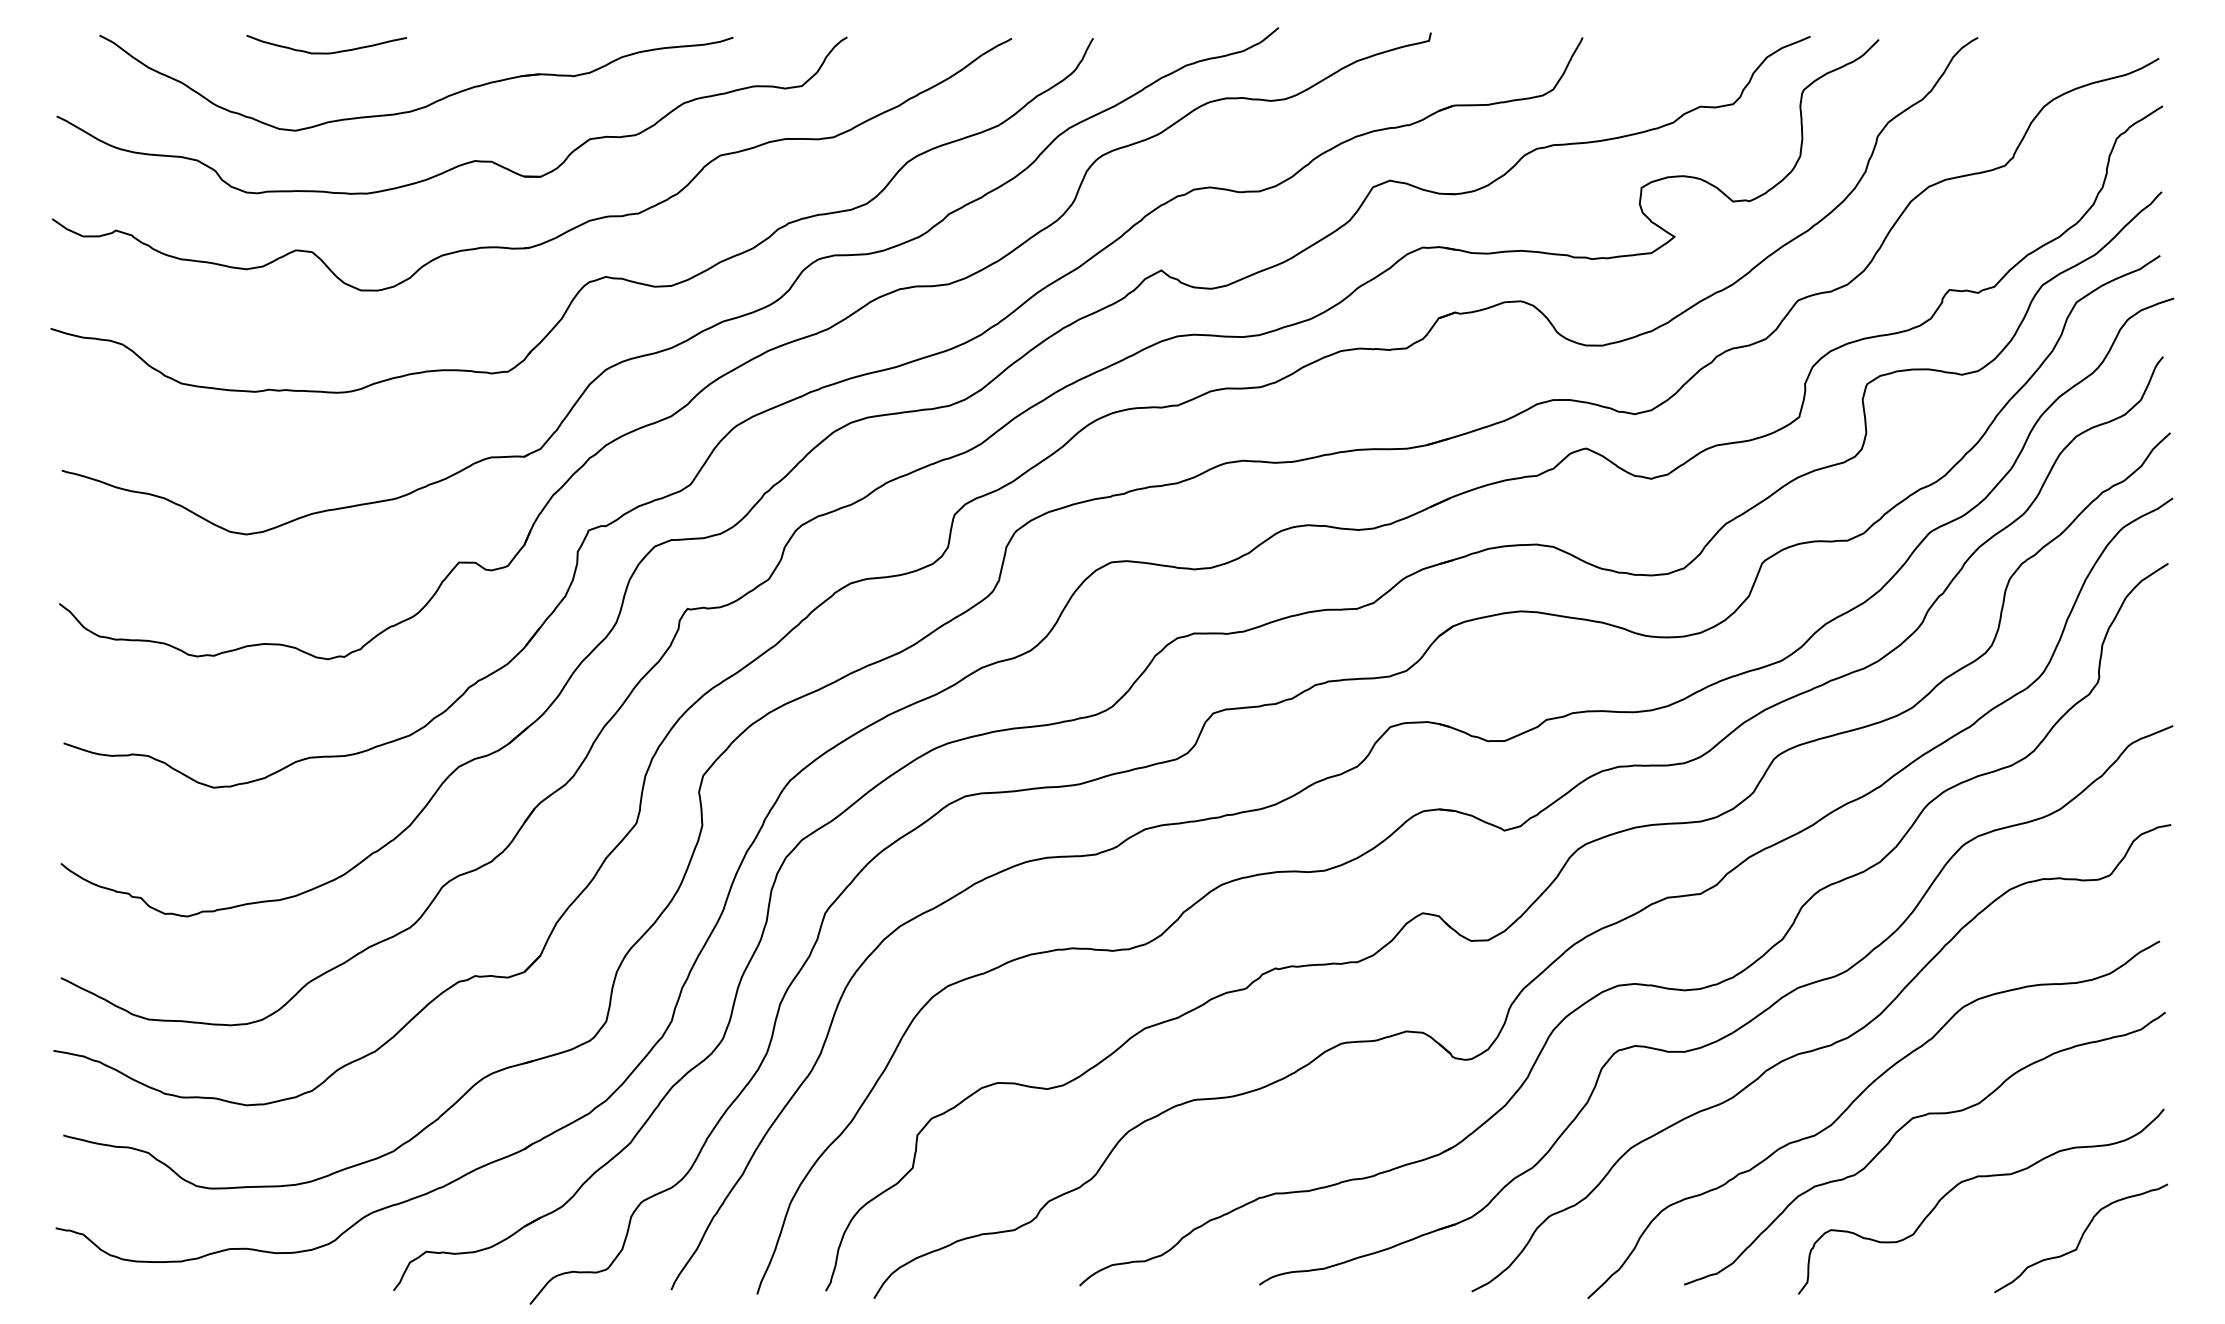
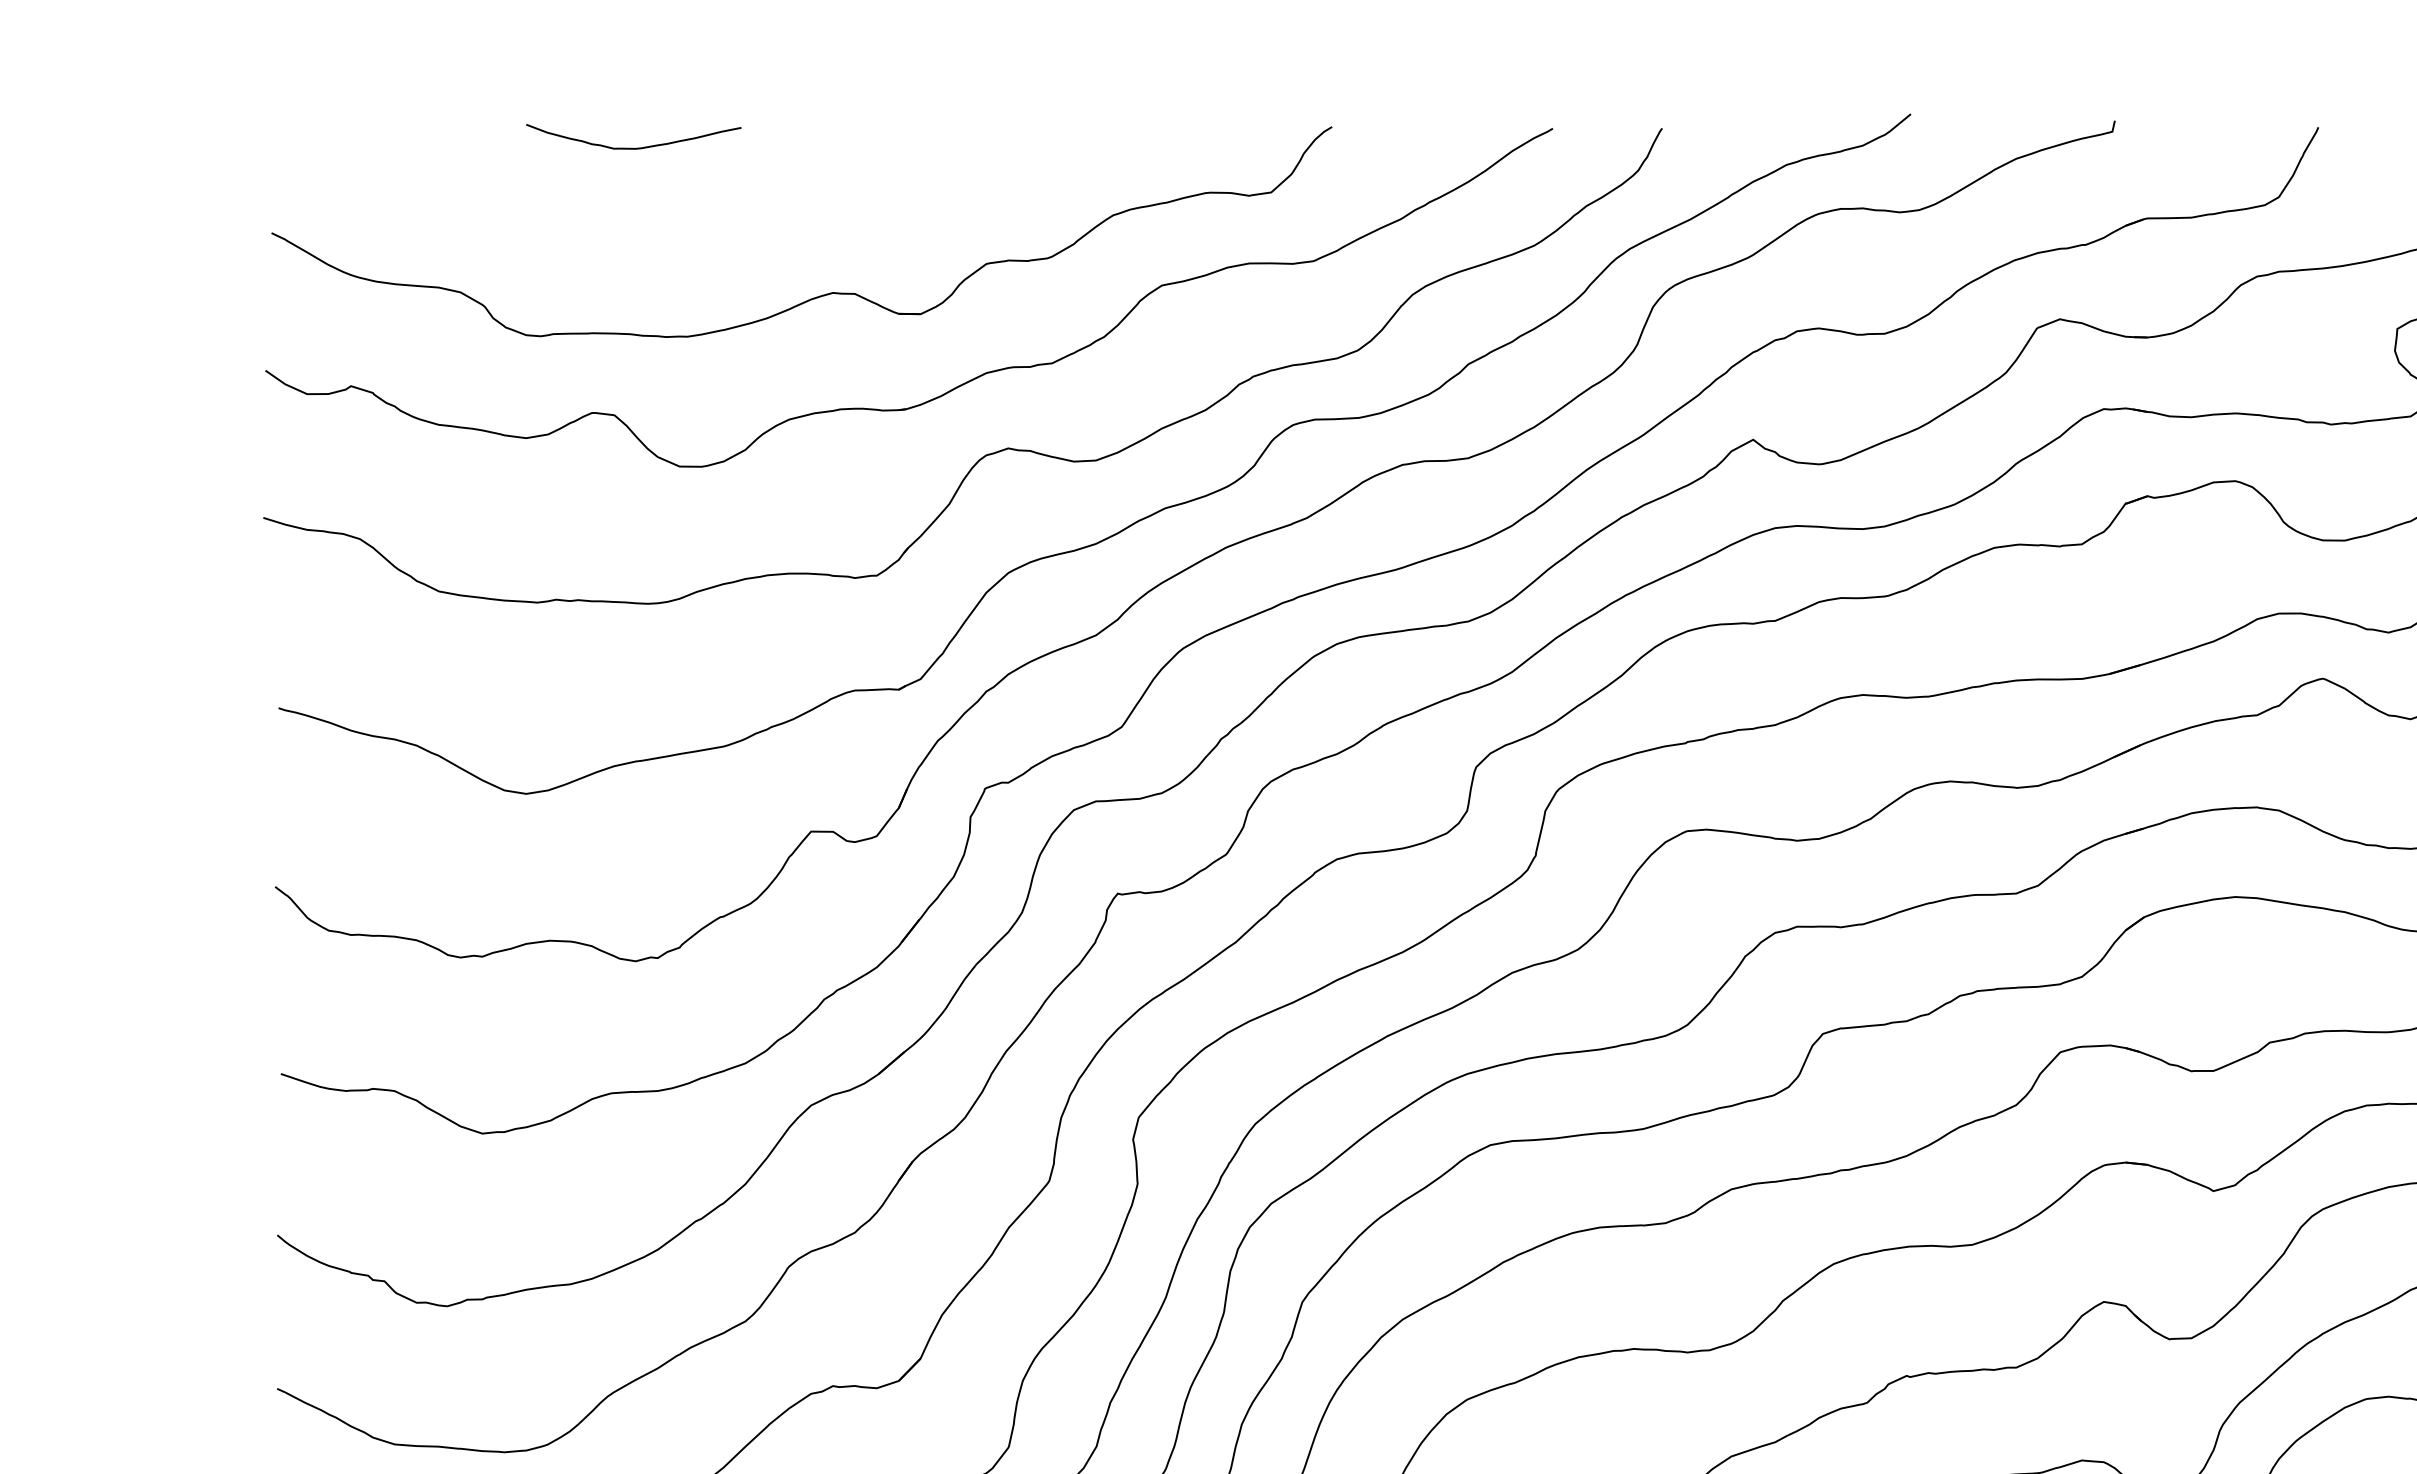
part: (422, 106) -> (762, 219), removed

